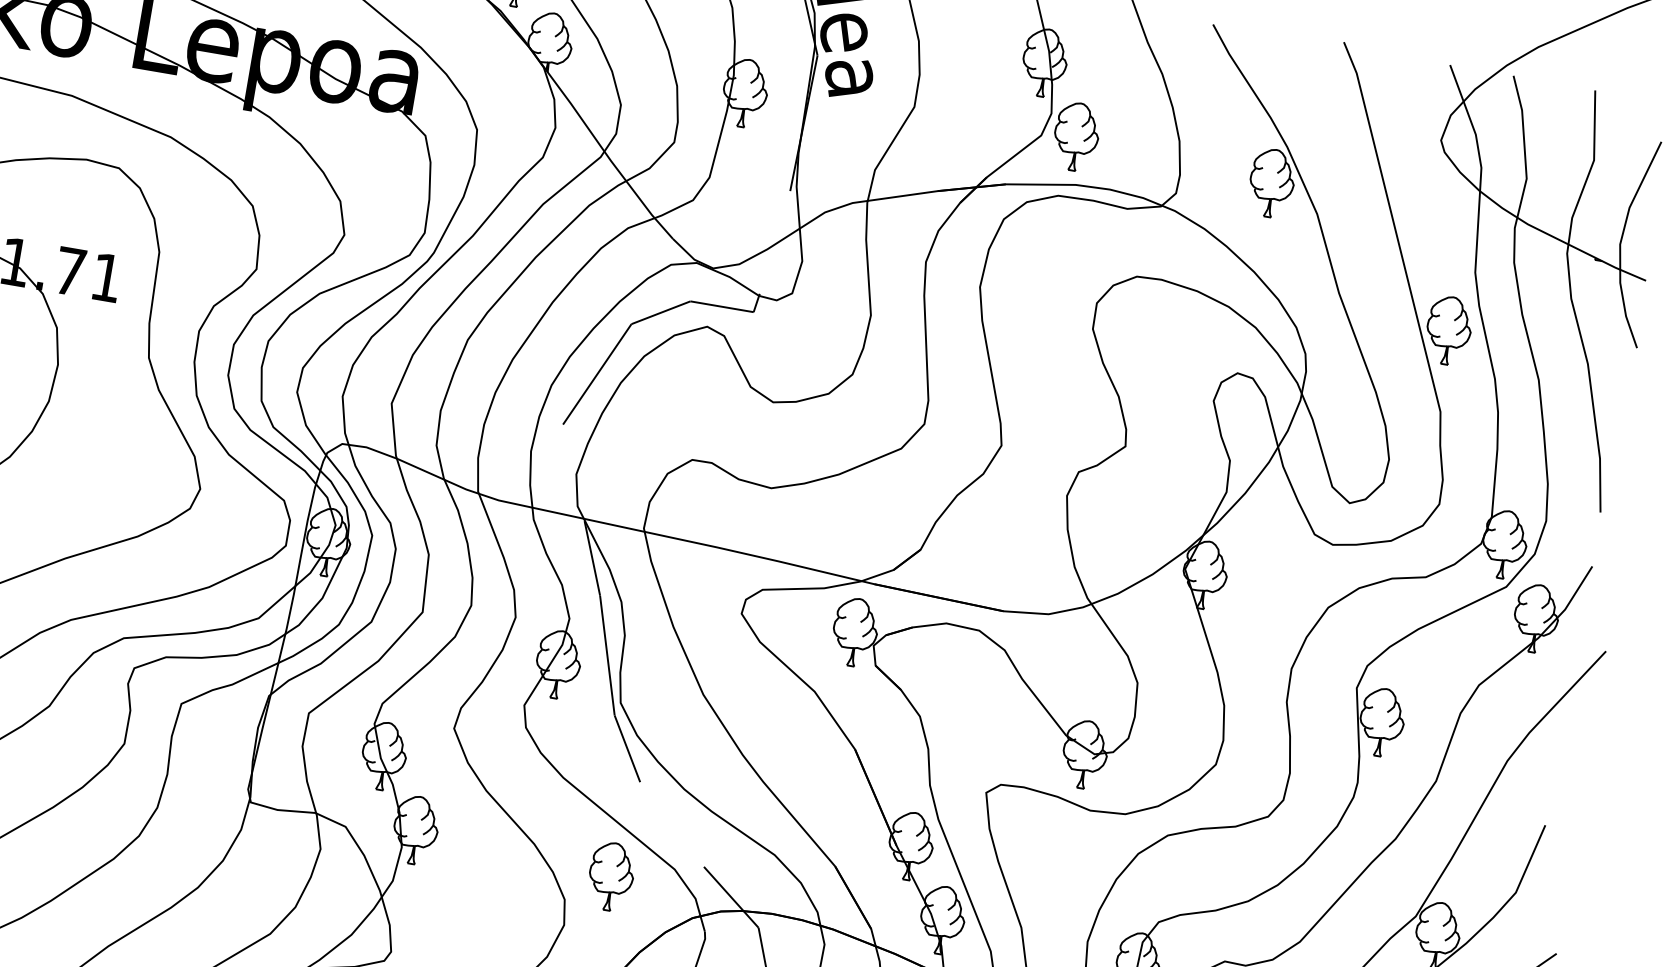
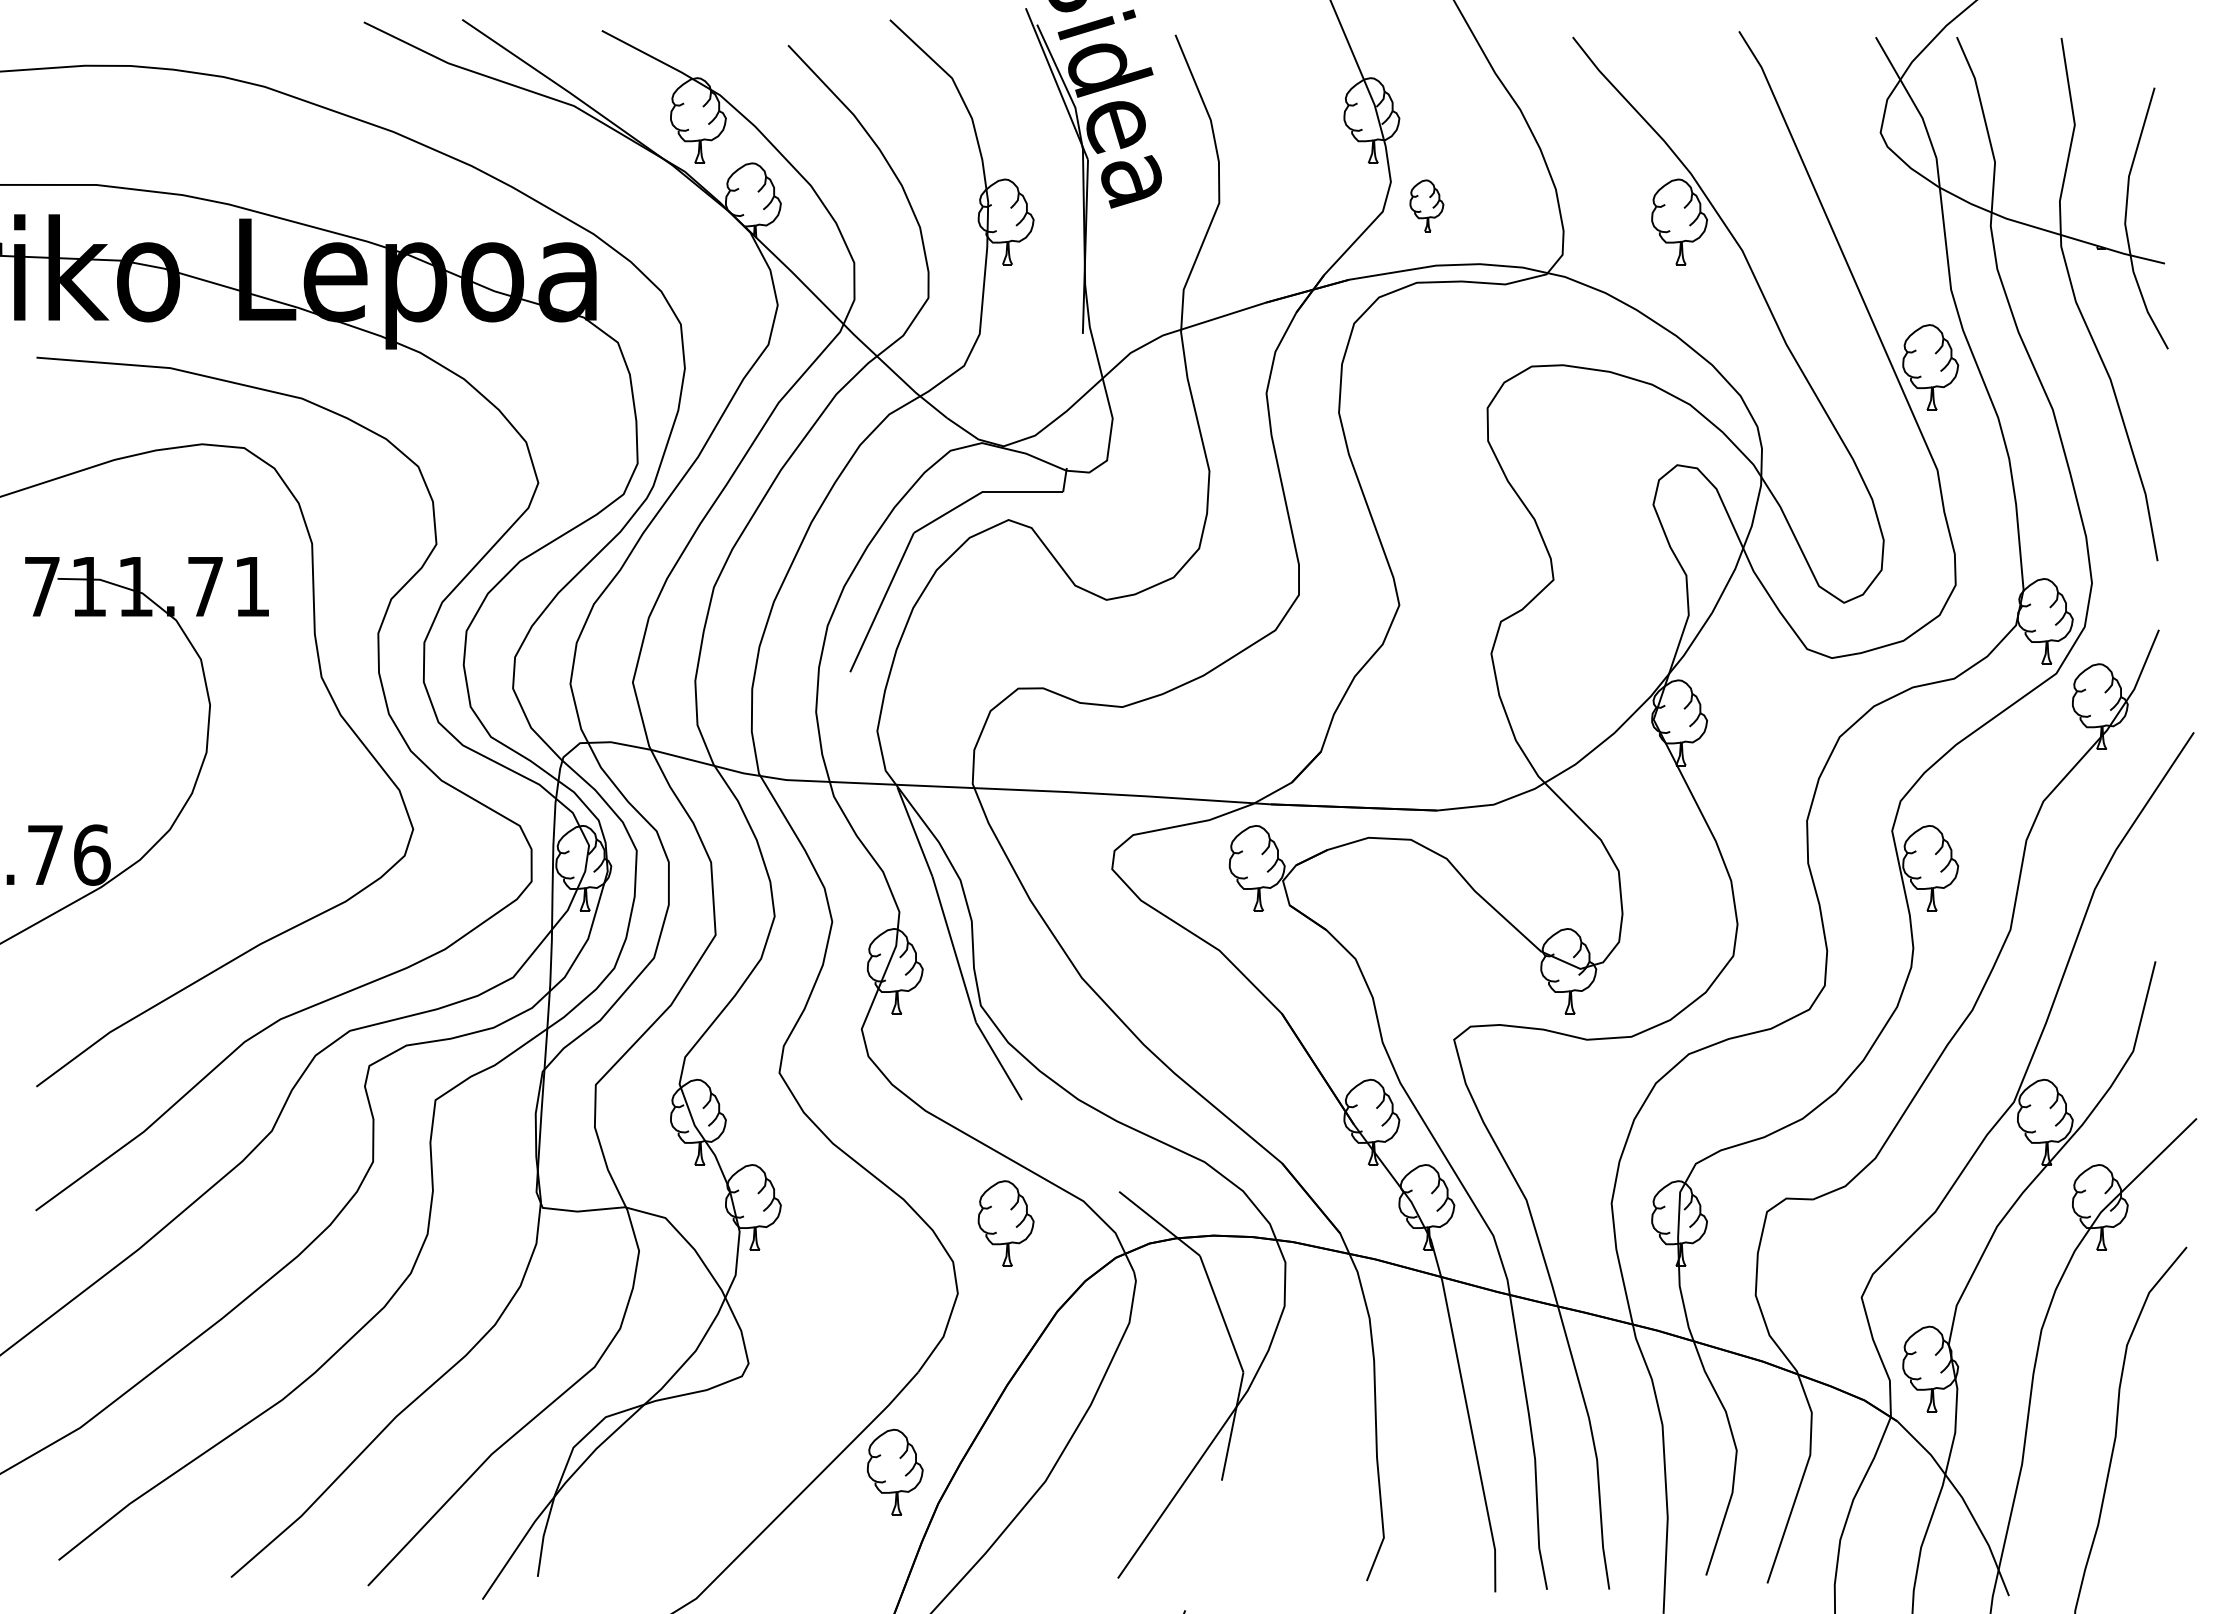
part: (1076, 136) -> (1426, 205), size x0.6

